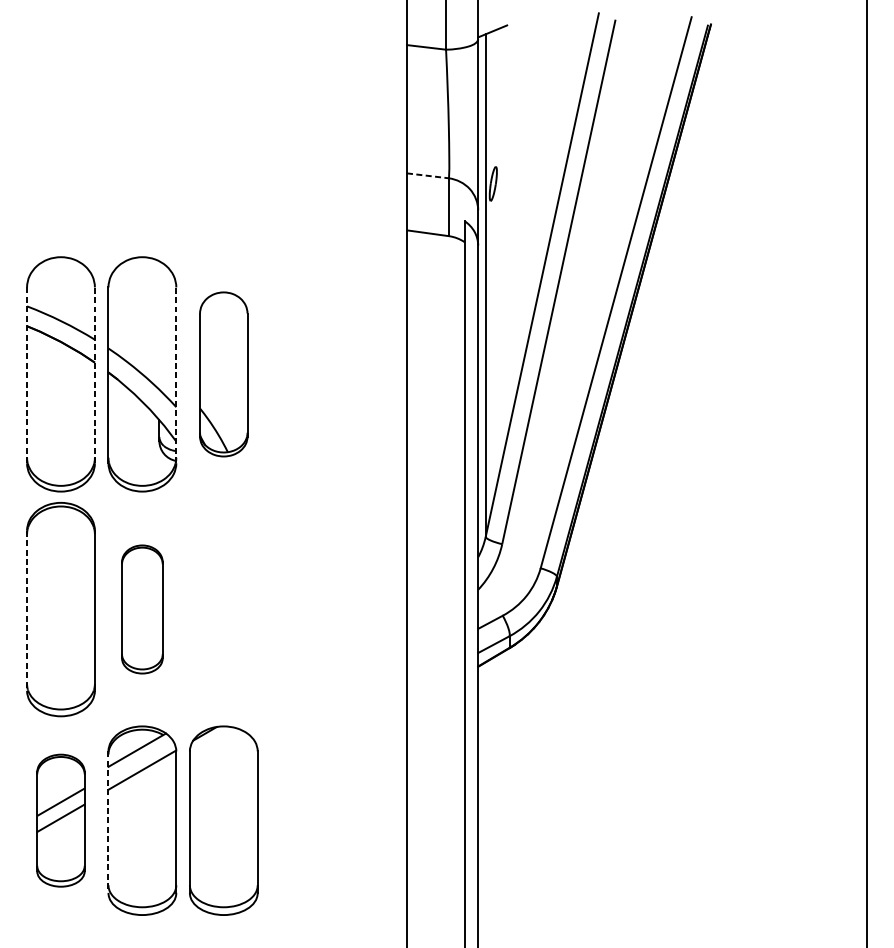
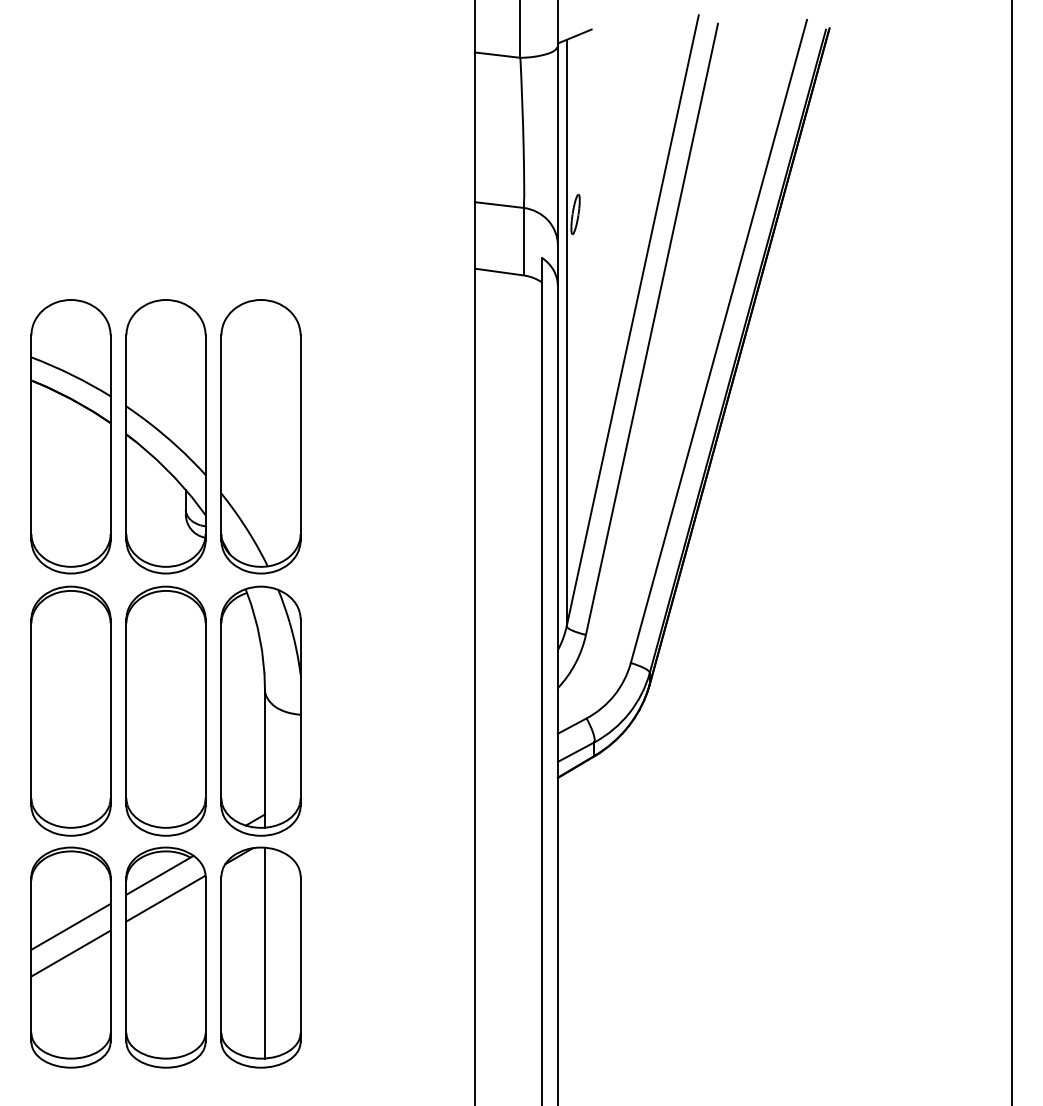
line: (428, 176) -> (499, 205), dashed -> solid
part: (223, 374) -> (260, 436), size x1.43
line: (27, 375) -> (31, 437), dashed -> solid
line: (94, 375) -> (110, 437), dashed -> solid
line: (176, 375) -> (205, 437), dashed -> solid
part: (141, 608) -> (165, 710), size x1.67
part: (223, 608) -> (260, 710), added
line: (27, 611) -> (31, 713), dashed -> solid
line: (227, 816) -> (265, 952), added
part: (60, 820) -> (70, 957), size x1.43
line: (108, 822) -> (126, 959), dashed -> solid

